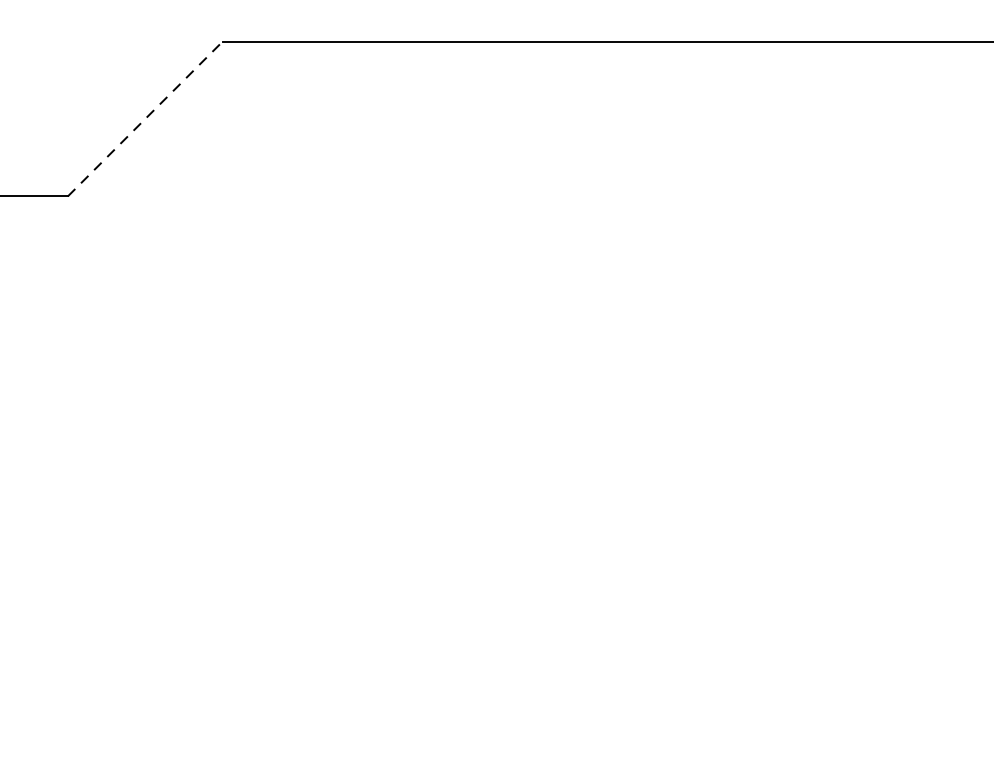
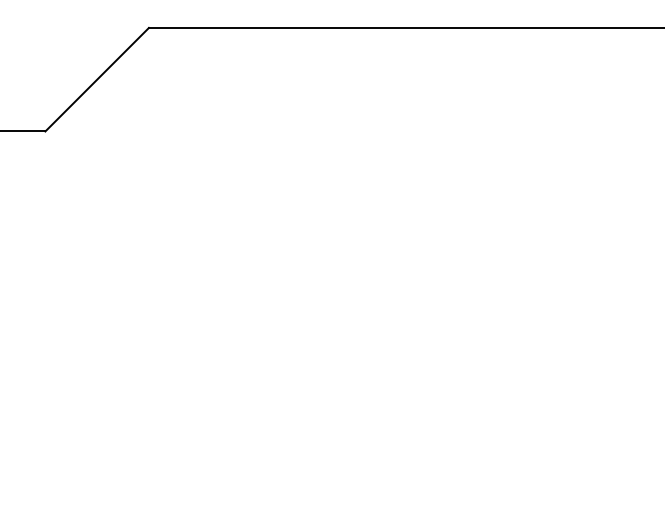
line: (145, 118) -> (97, 79), dashed -> solid

